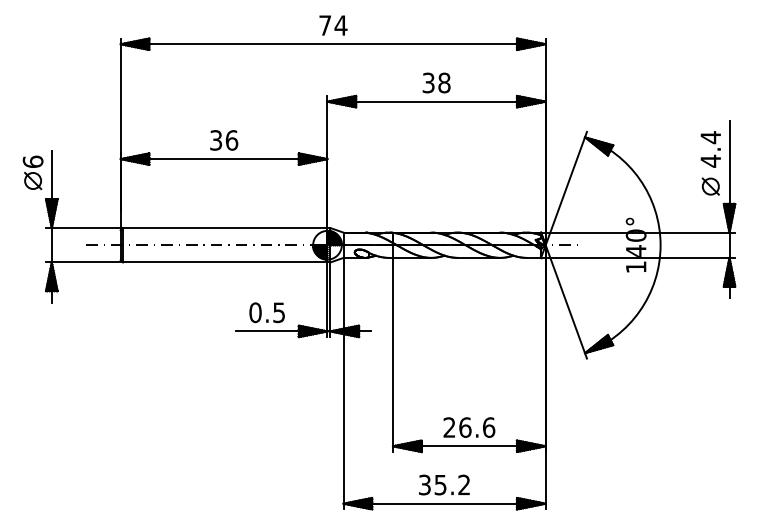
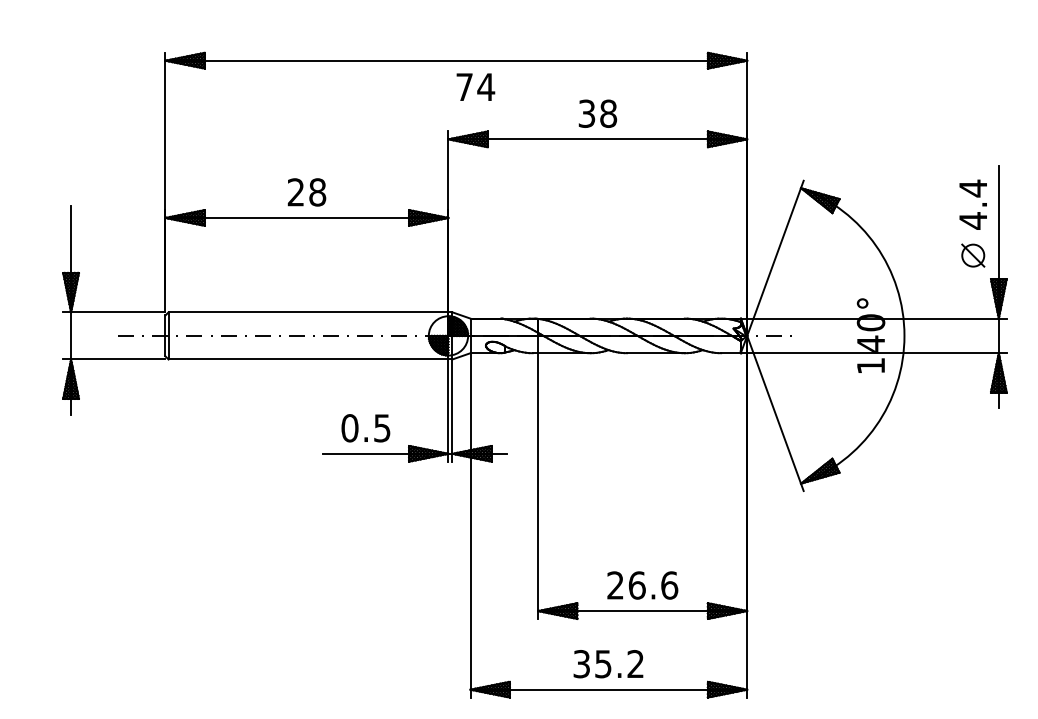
text: (333, 25) -> (475, 87), moved
text: (224, 140) -> (307, 192), 36 -> 28
part: (32, 172) -> (44, 236), removed

